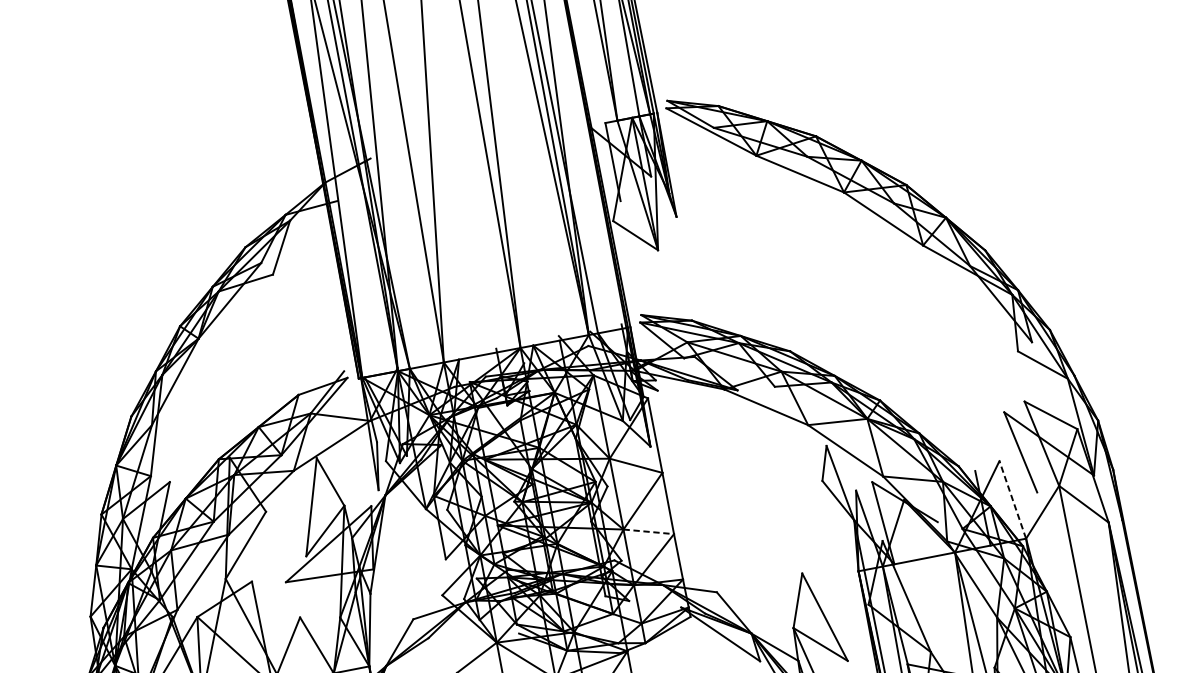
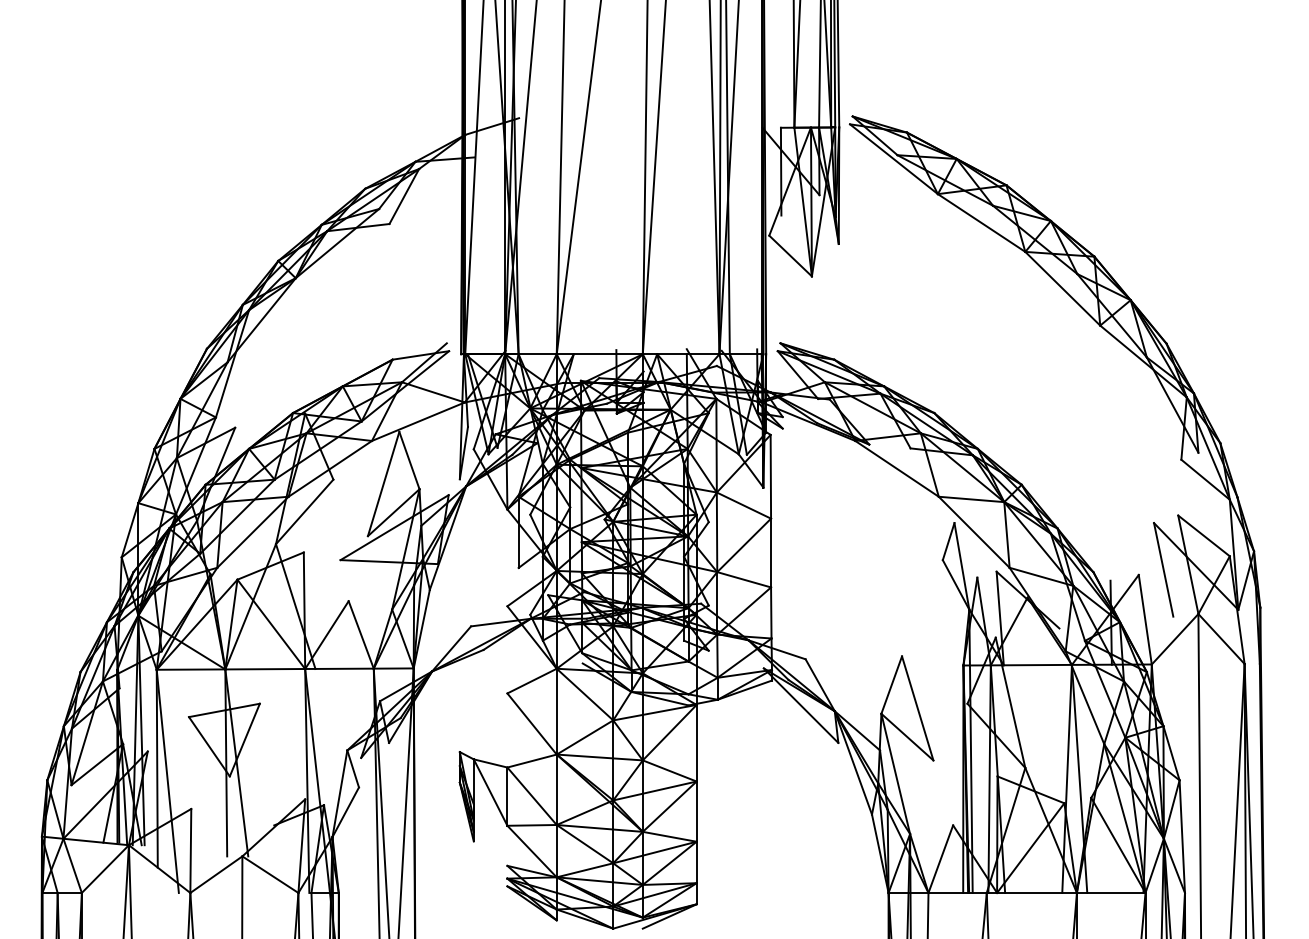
line: (1012, 499) -> (1145, 619), dashed -> solid
line: (649, 531) -> (744, 579), dashed -> solid

